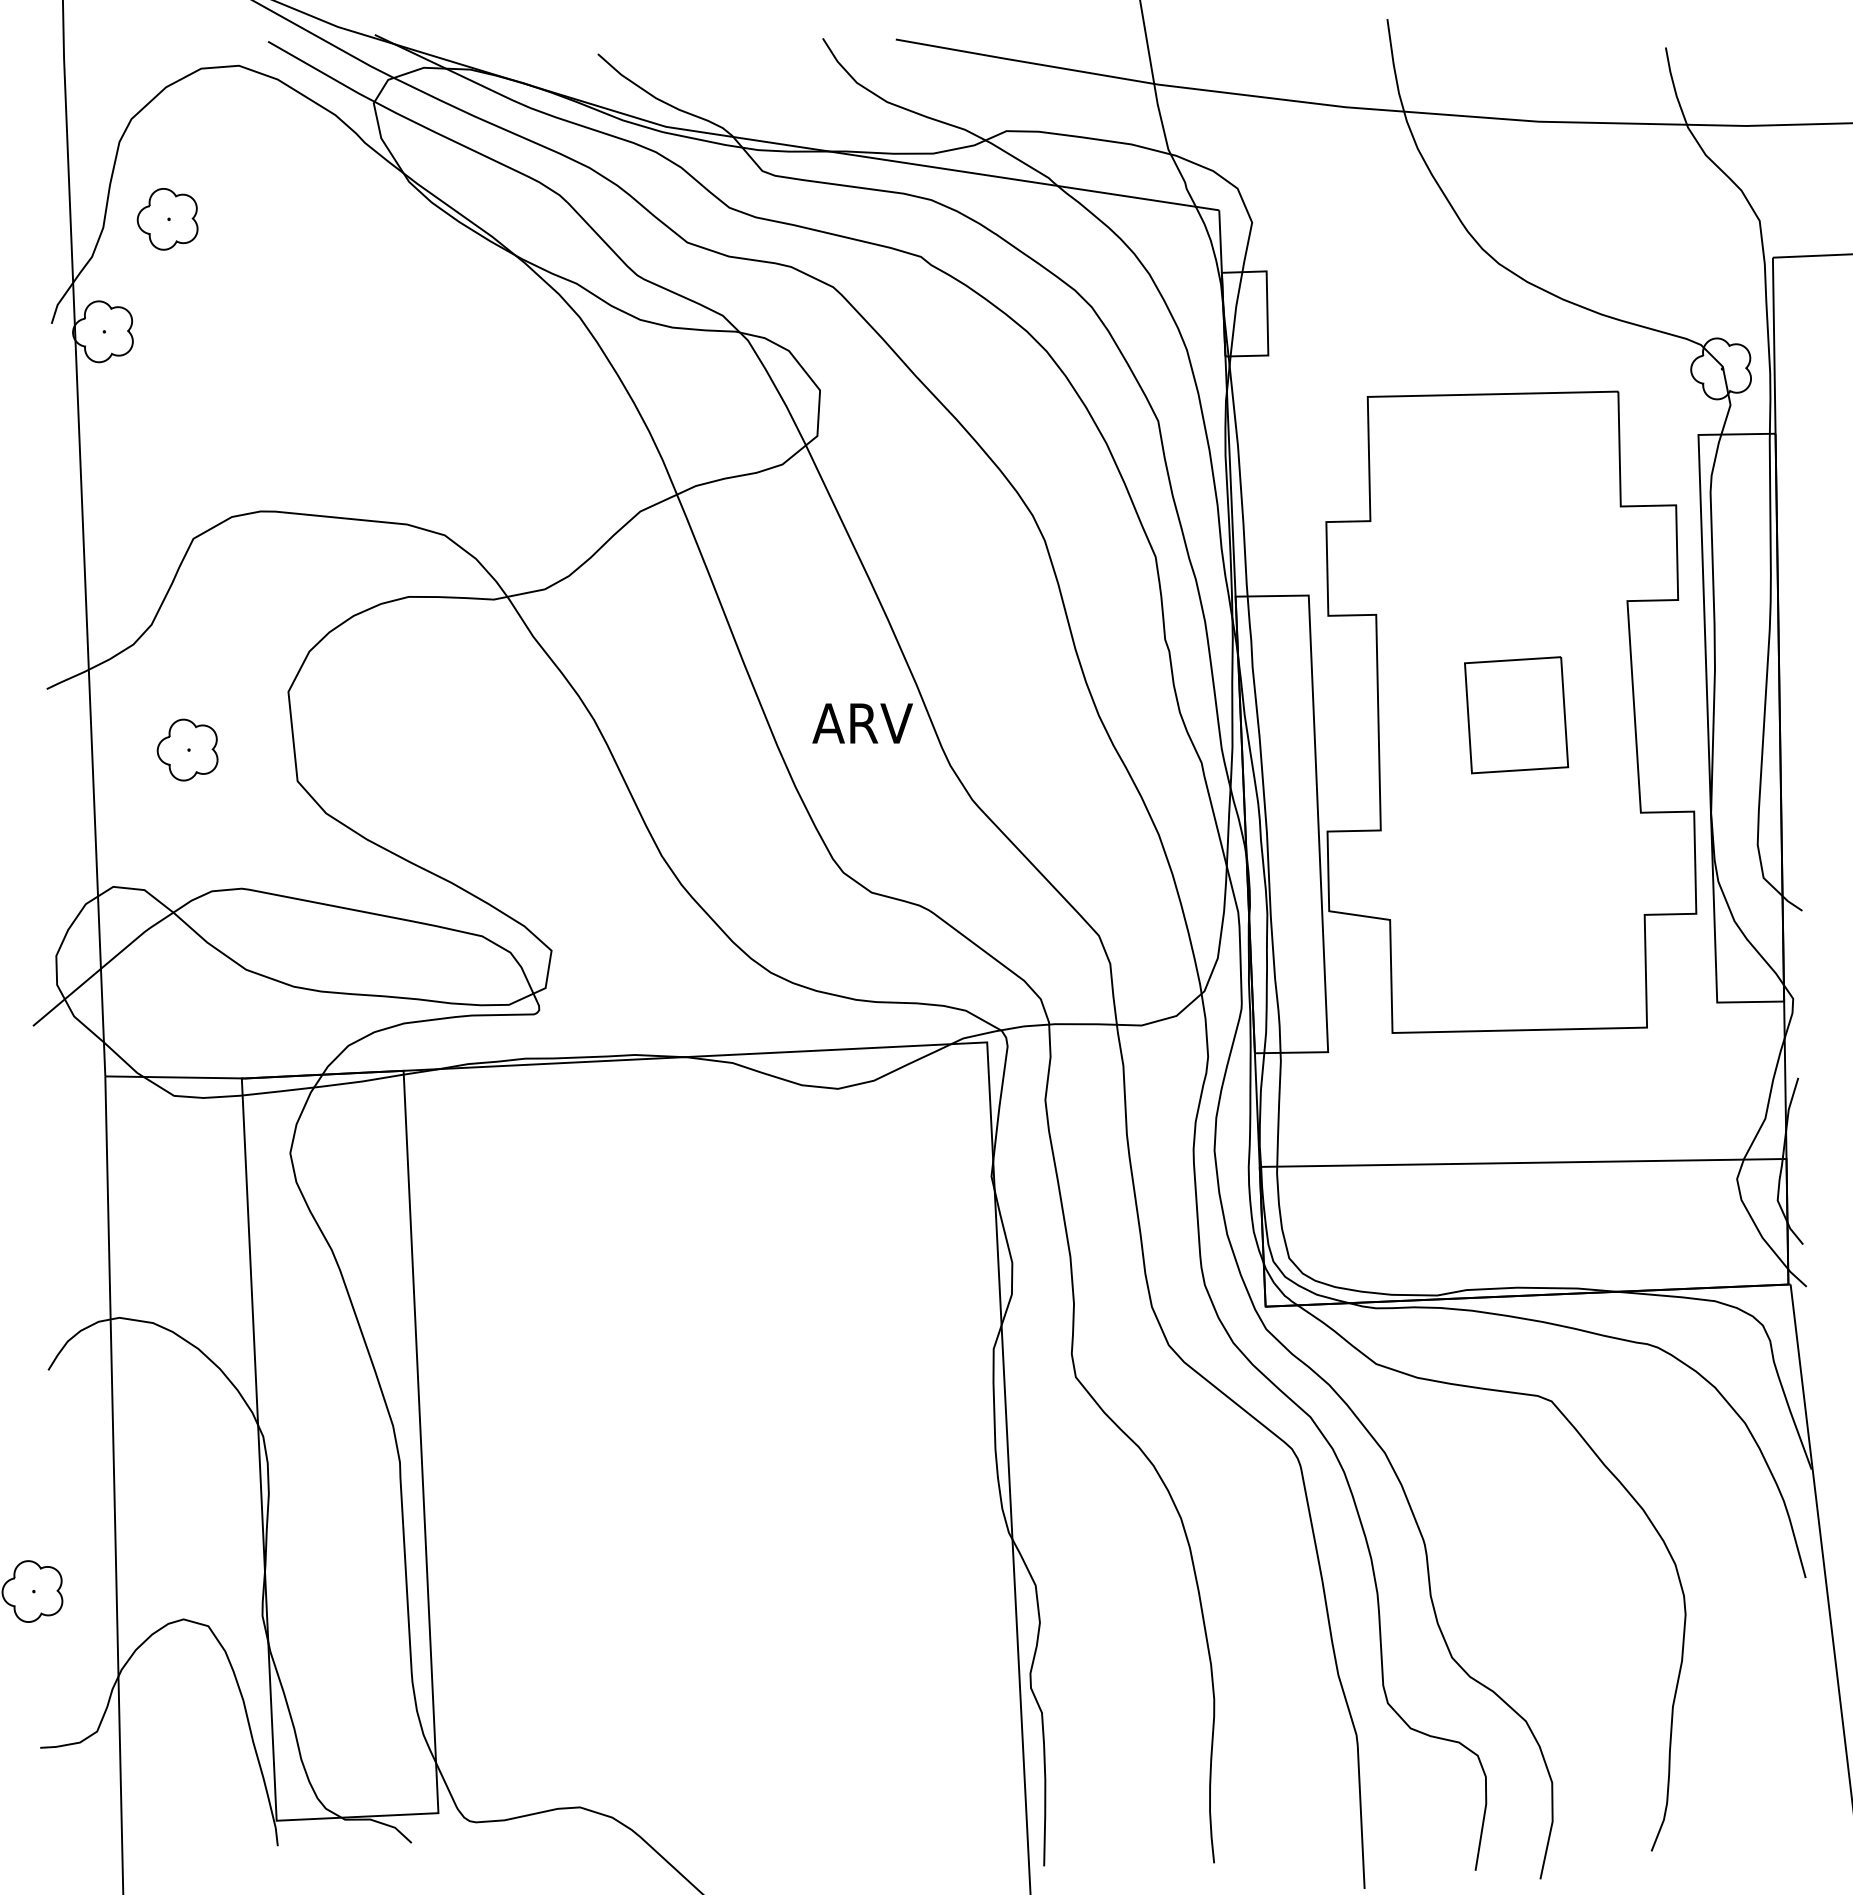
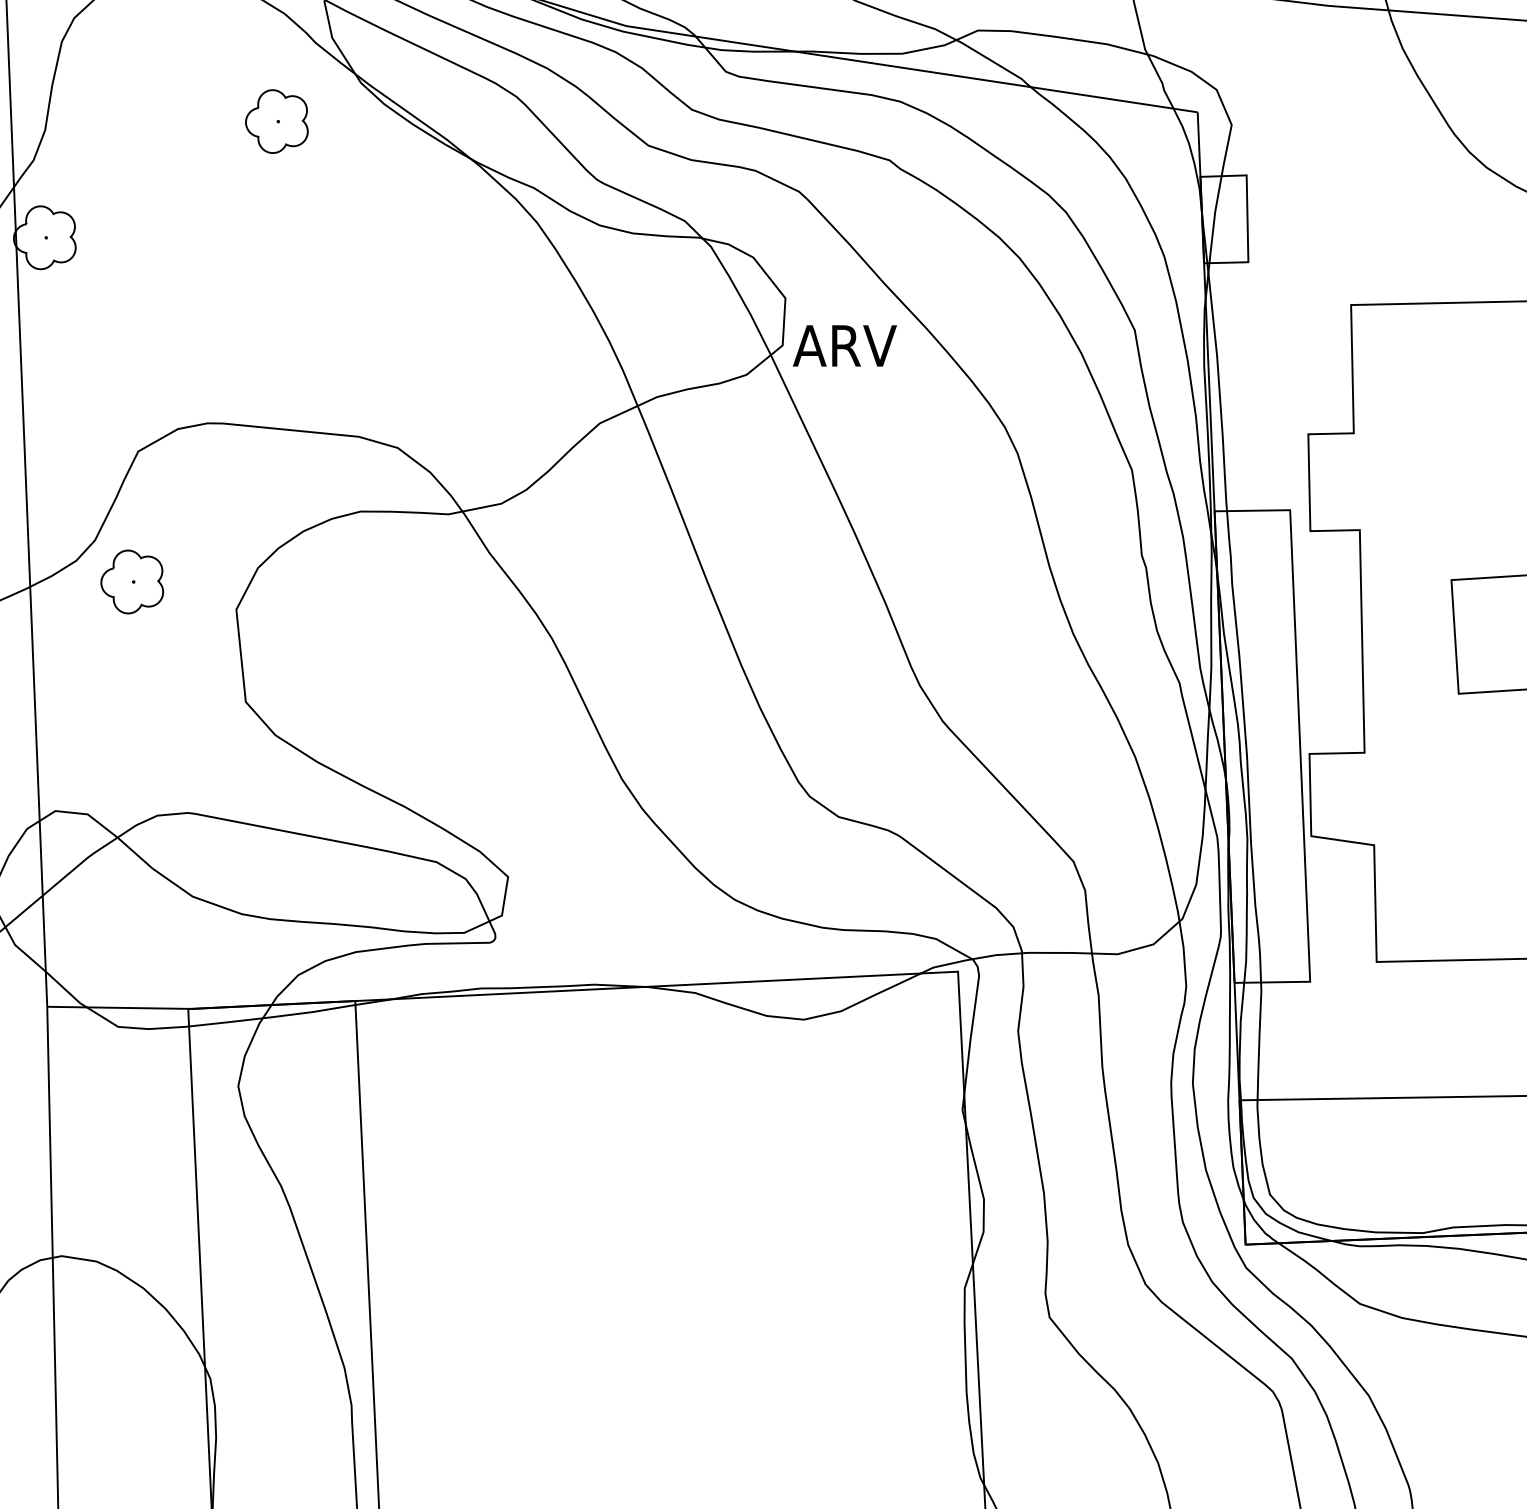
part: (167, 219) -> (276, 121), moved
text: (862, 723) -> (844, 345), moved
part: (187, 749) -> (132, 581), moved

